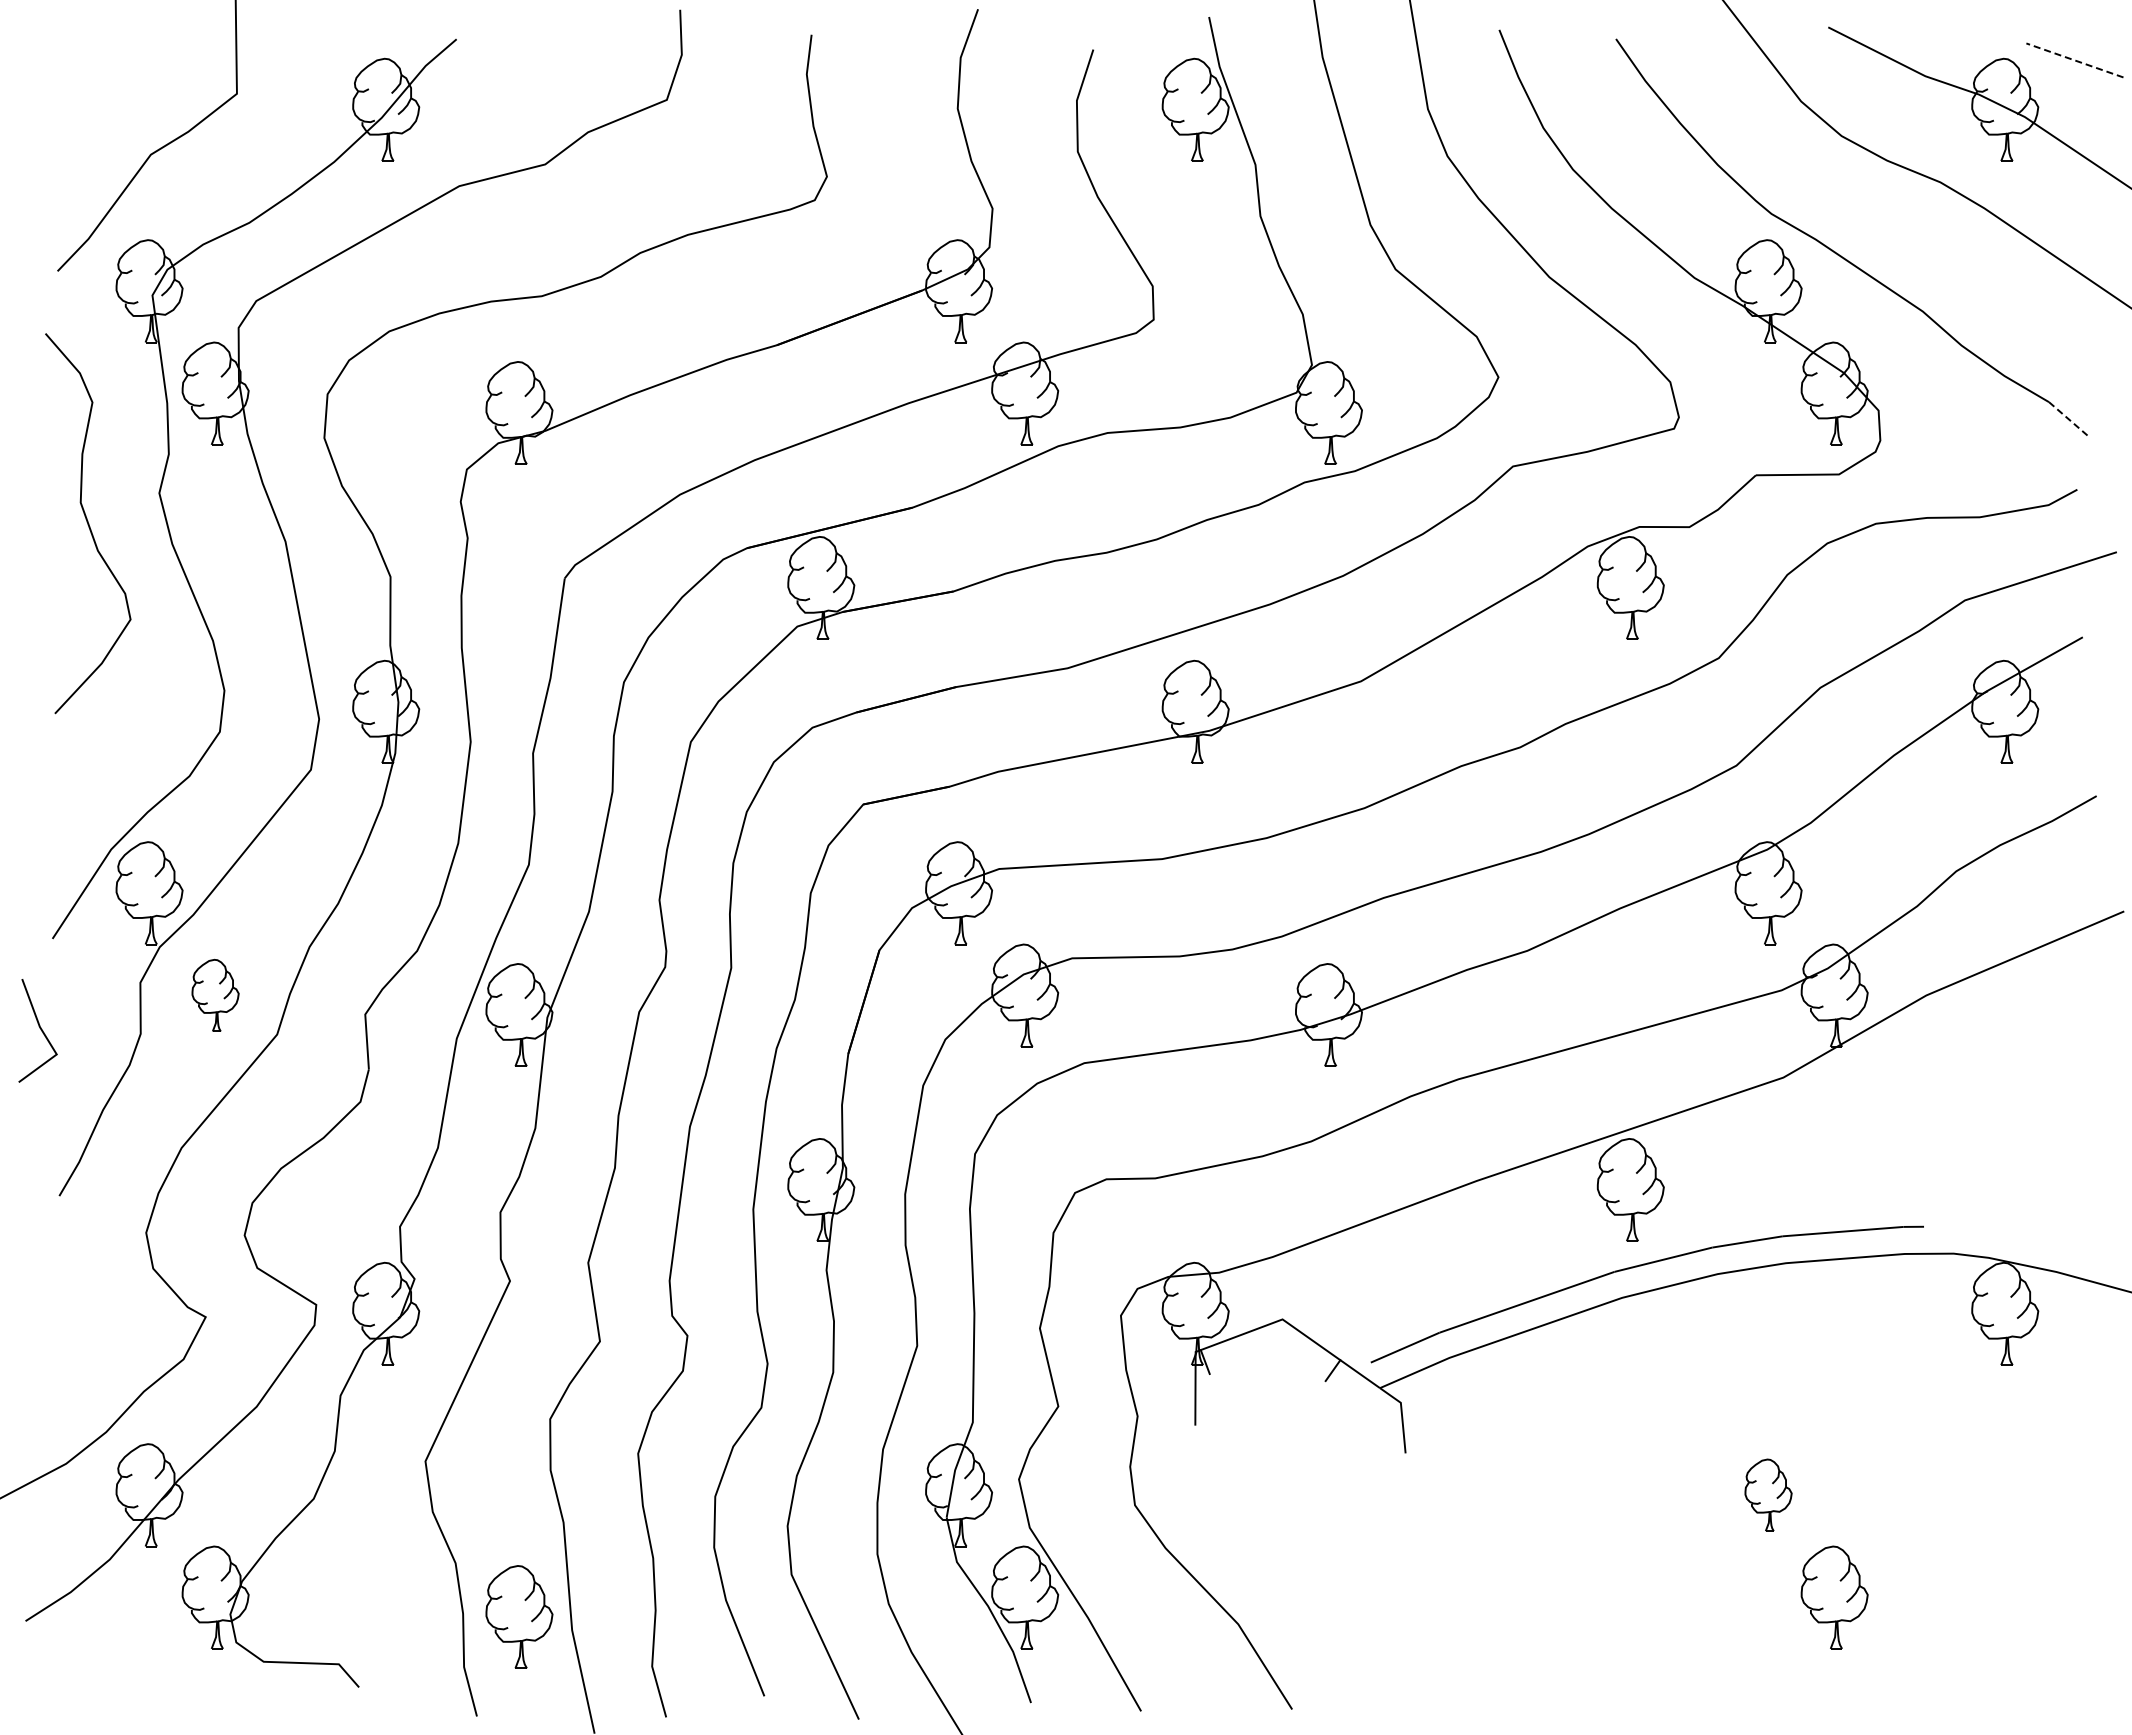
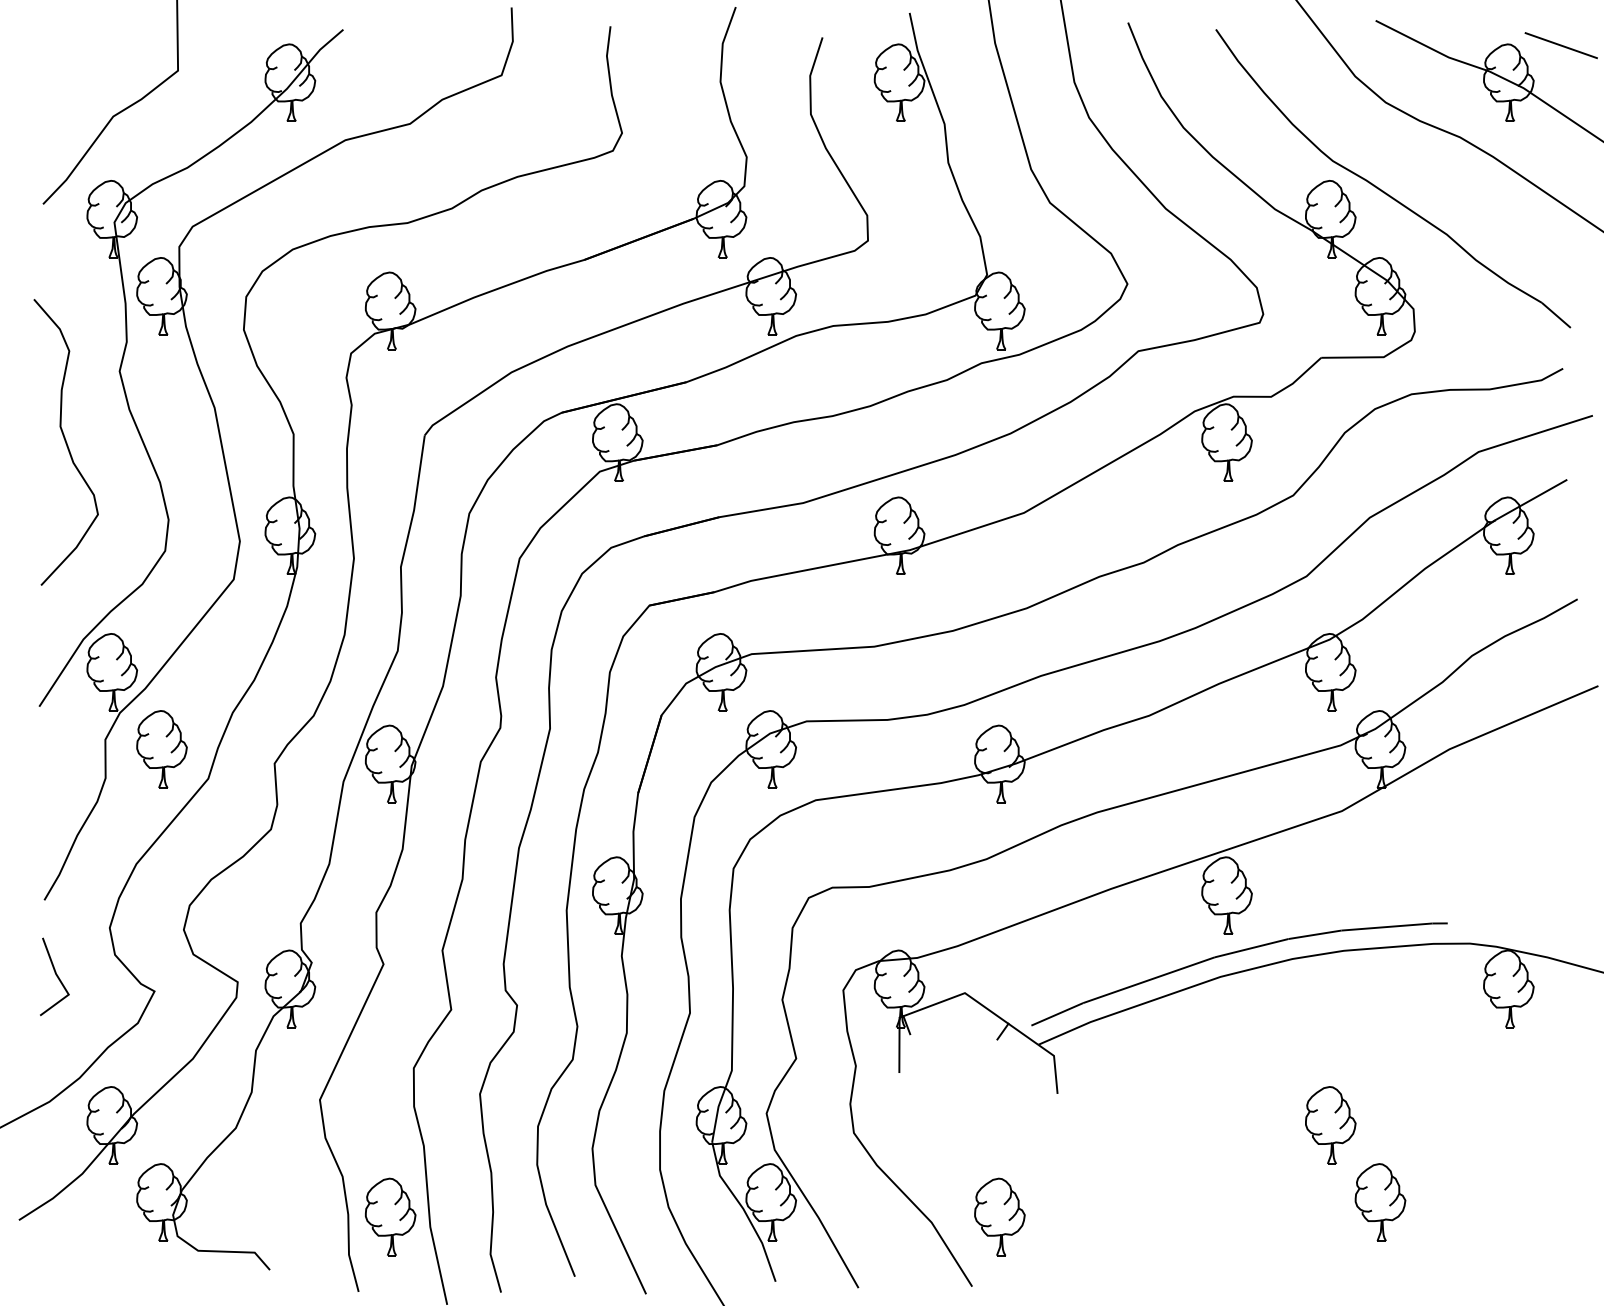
line: (2074, 60) -> (1560, 45), dashed -> solid
line: (2067, 418) -> (1555, 315), dashed -> solid
curve: (88, 523) -> (66, 442), moved
part: (215, 995) -> (161, 749), size x1.43
line: (39, 1028) -> (55, 975), moved
part: (1768, 1495) -> (1330, 1125), size x1.43
part: (1328, 1616) -> (999, 1216), added

